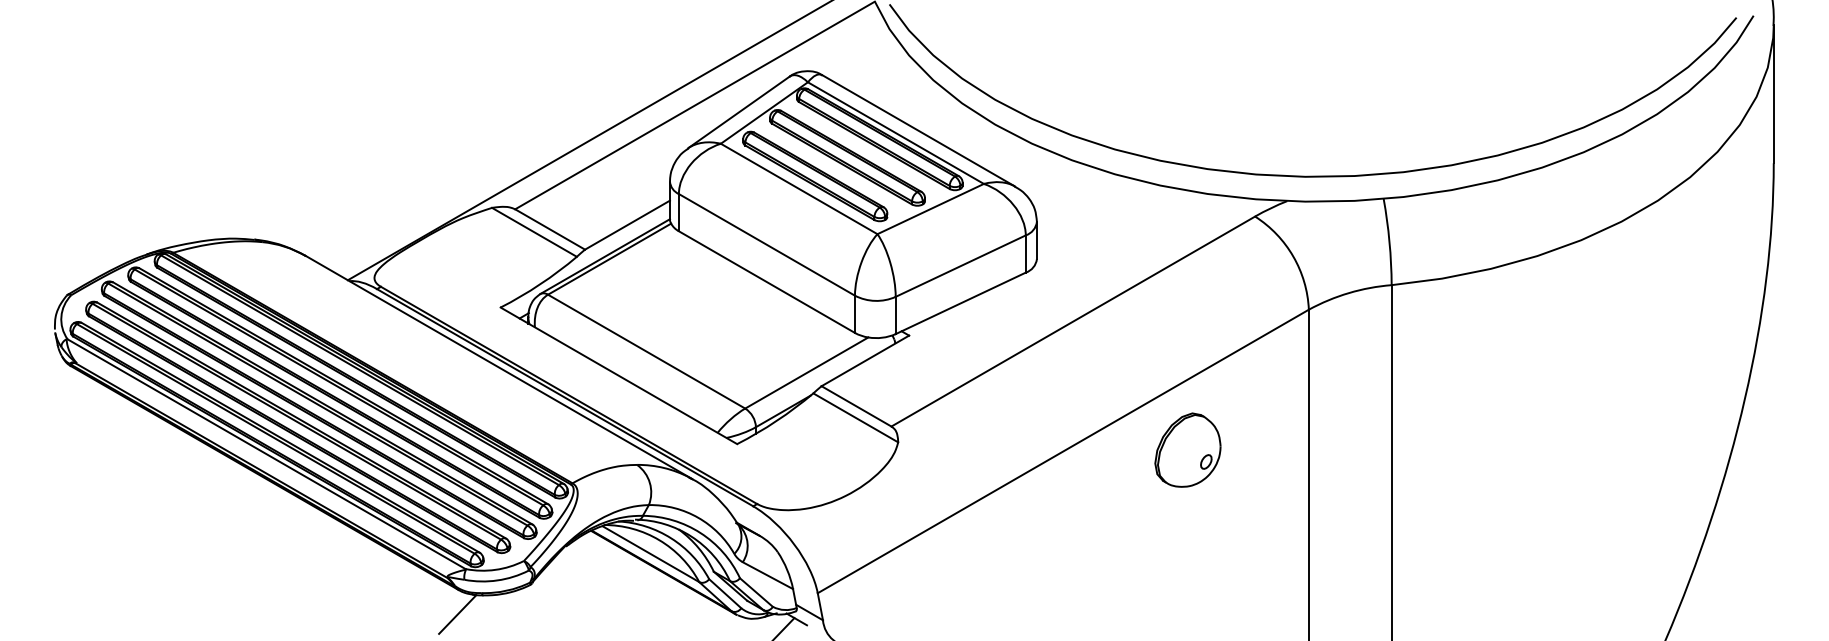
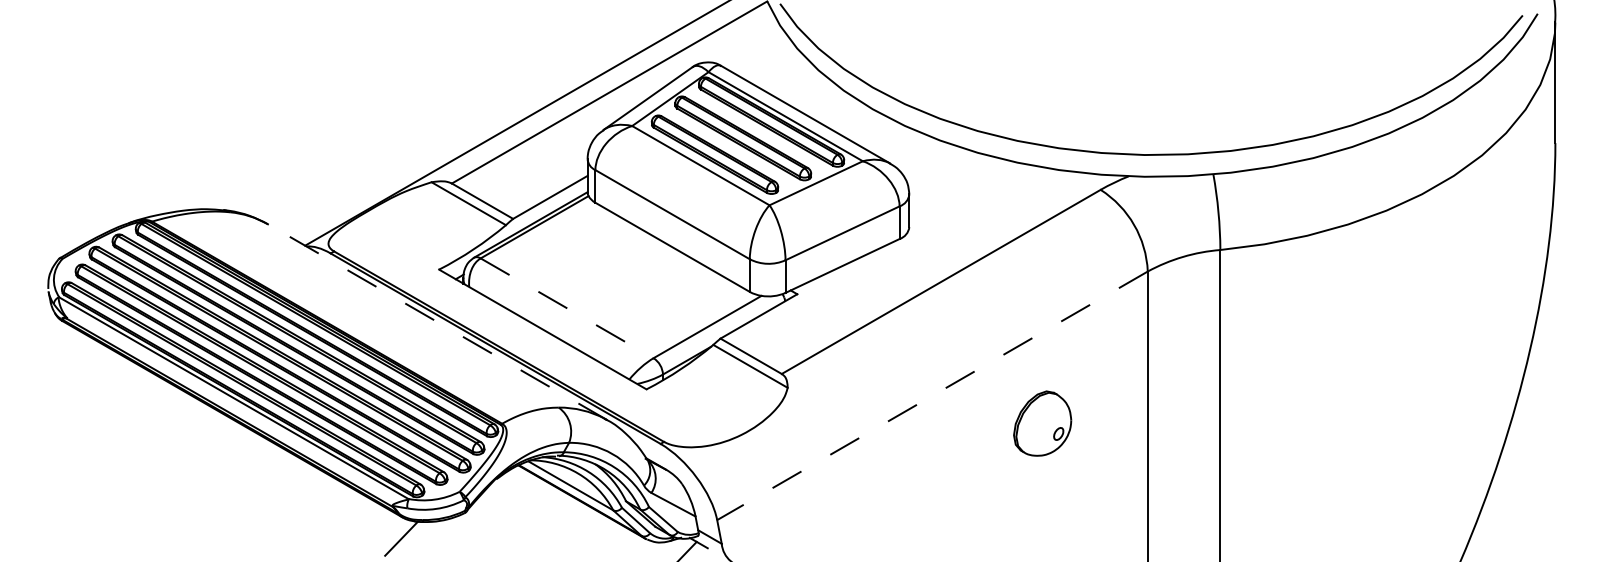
line: (646, 351) -> (567, 308), solid -> dashed
line: (498, 367) -> (437, 322), solid -> dashed
part: (1187, 449) -> (1042, 423), moved
line: (1063, 451) -> (932, 395), solid -> dashed

